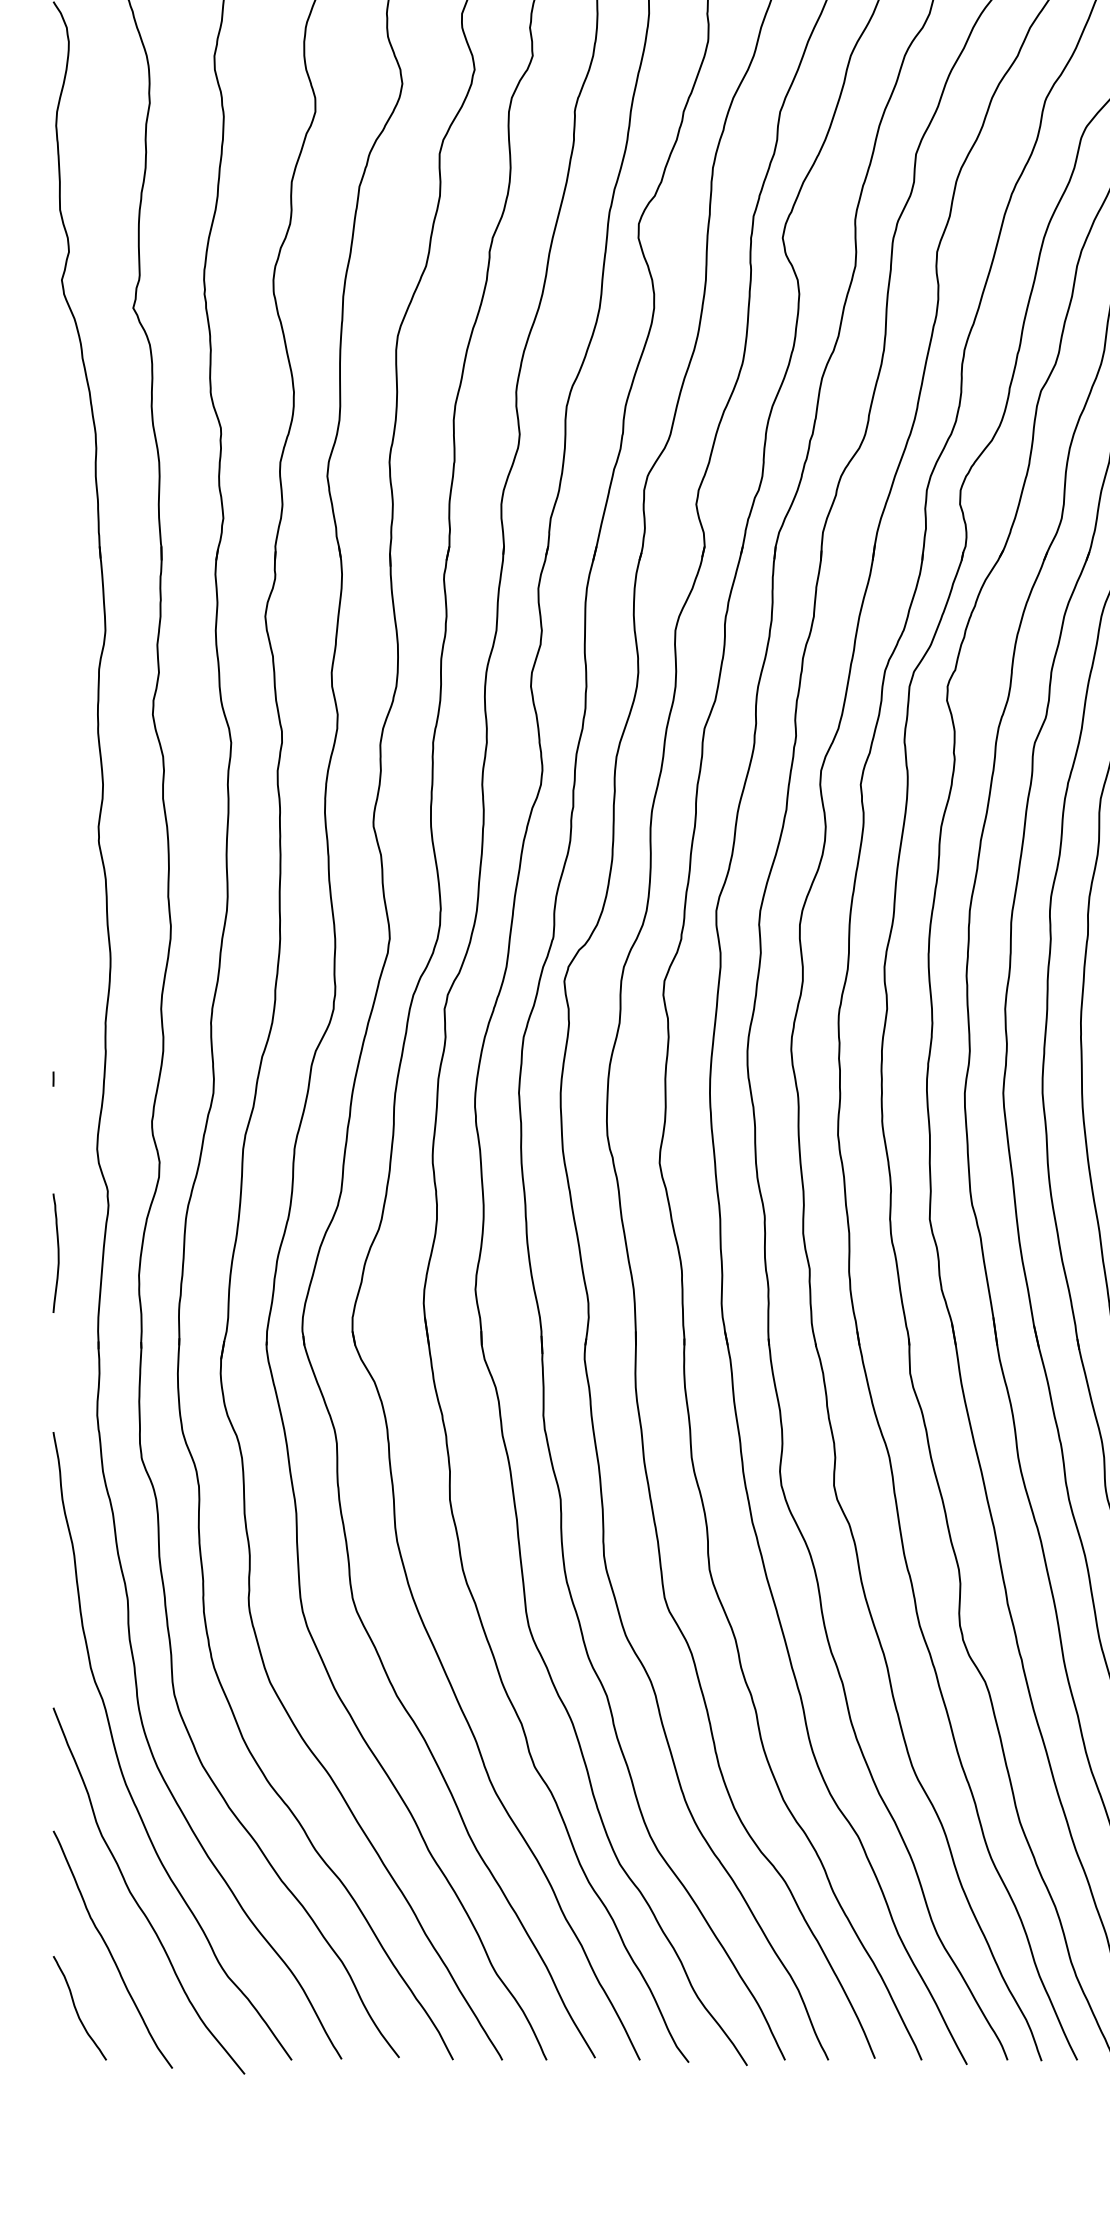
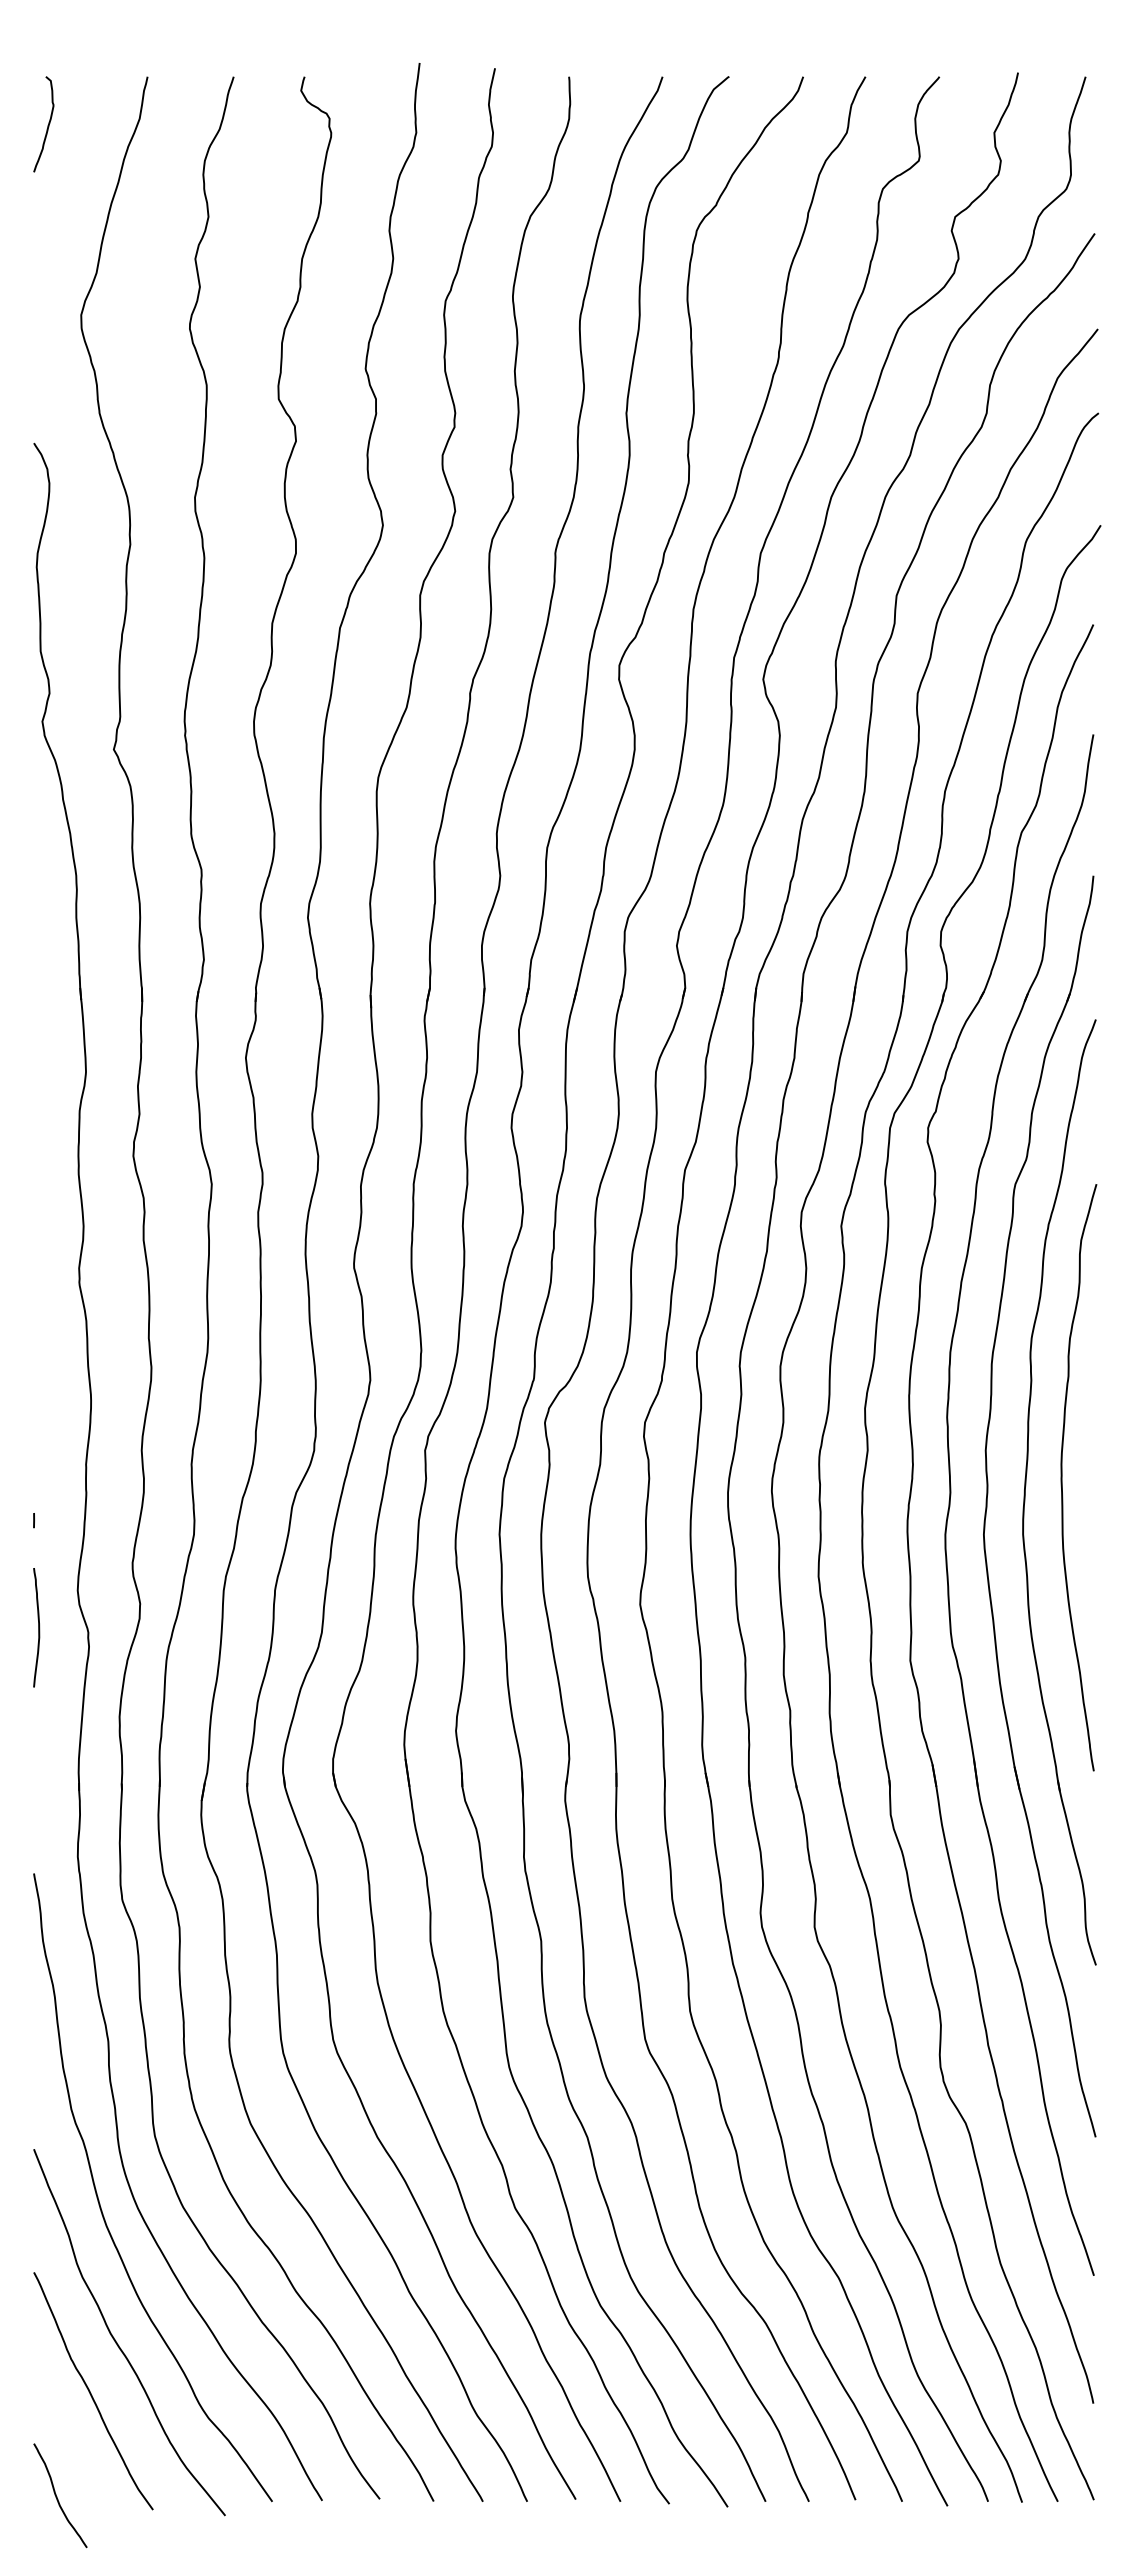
curve: (57, 1253) -> (38, 1627), moved
curve: (76, 2009) -> (57, 2496), moved

